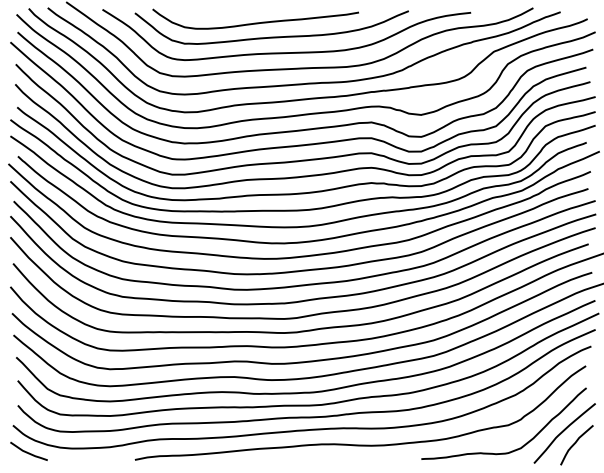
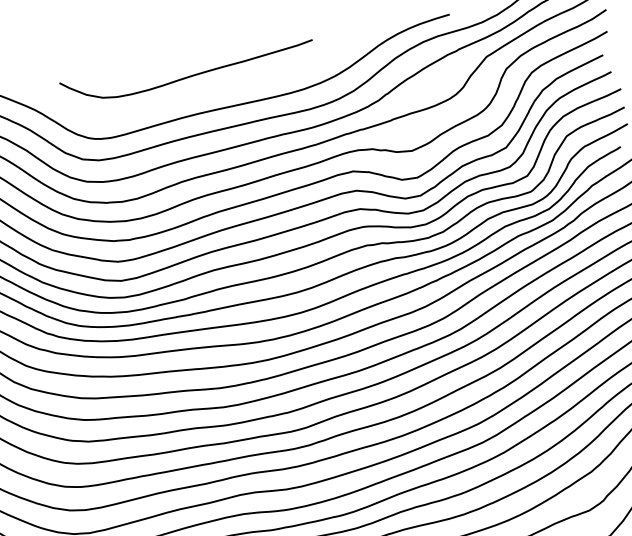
curve: (271, 36) -> (211, 89), removed

